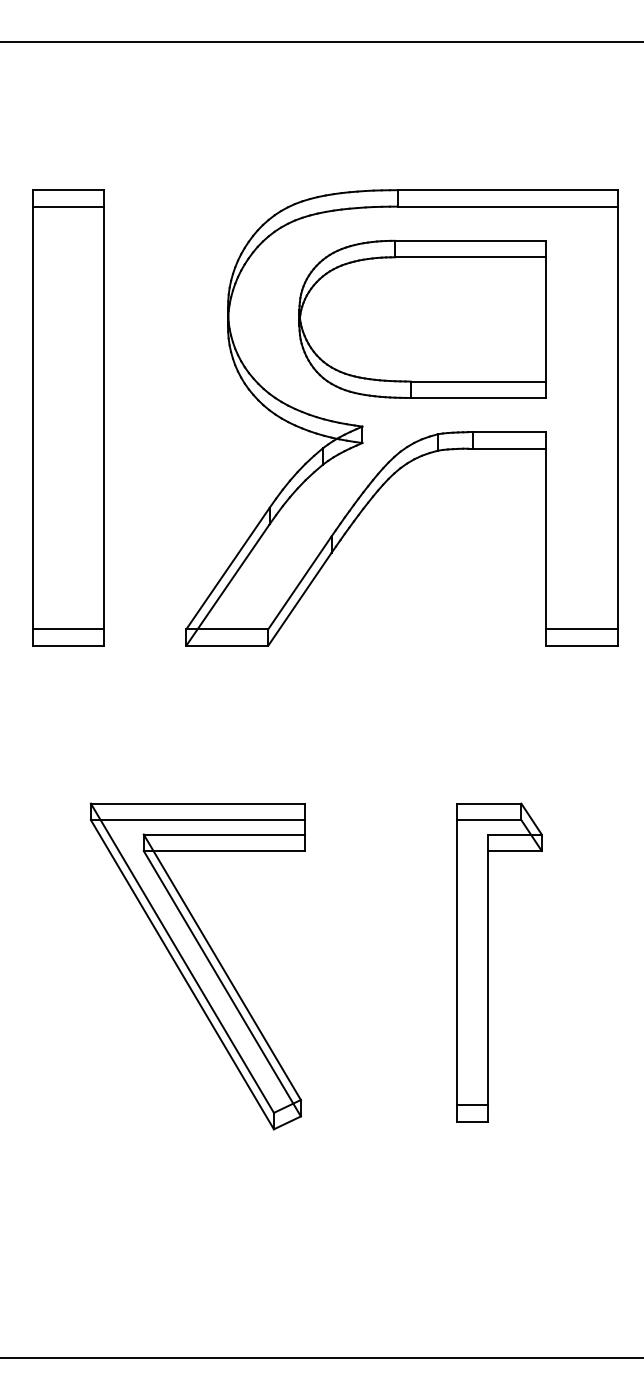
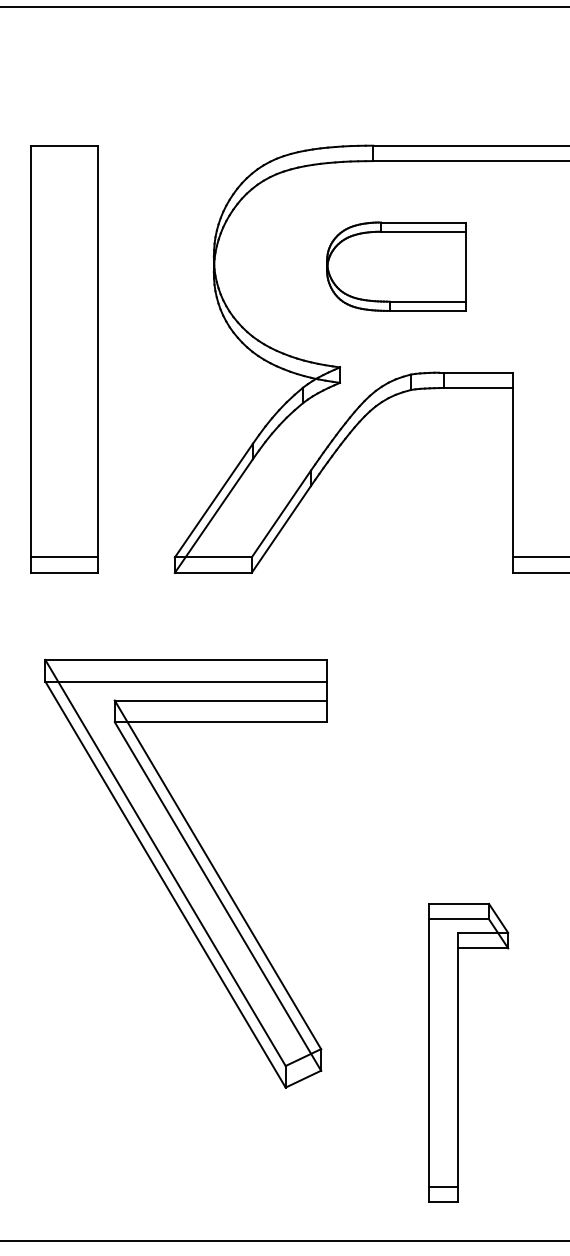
line: (68, 206) -> (64, 160), removed
part: (422, 318) -> (396, 266), size x0.6
part: (488, 962) -> (458, 1052), moved
part: (197, 966) -> (185, 873), size x1.4

